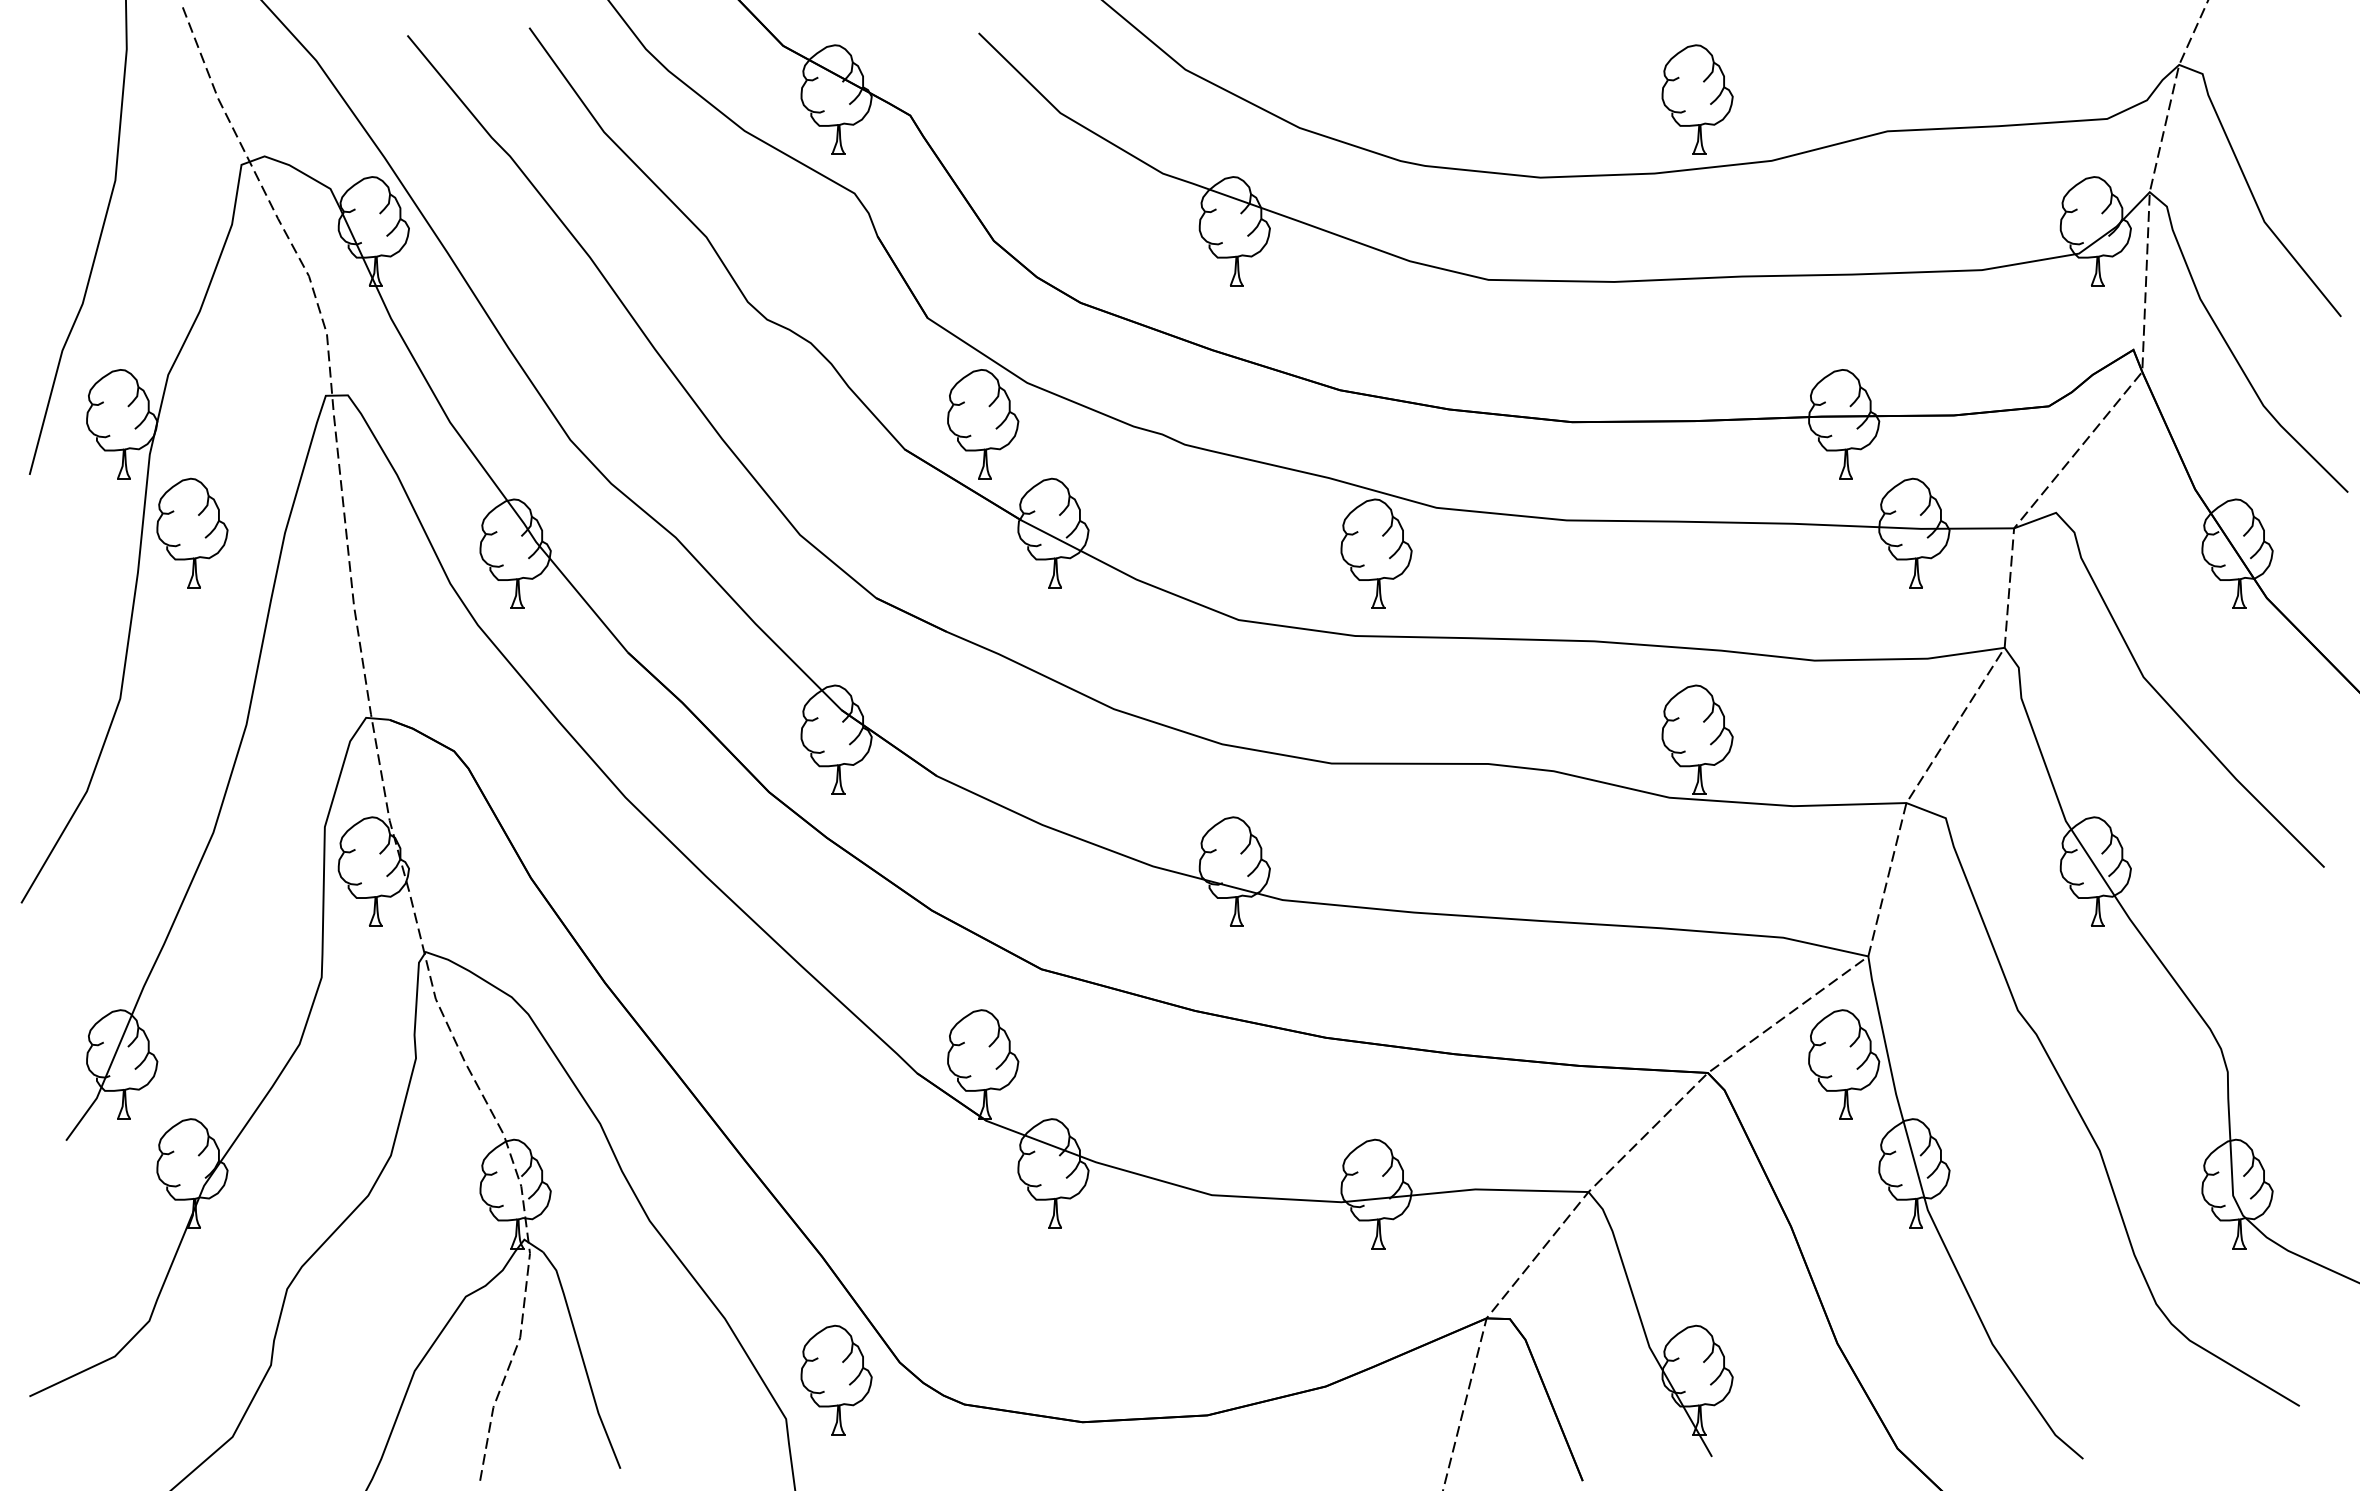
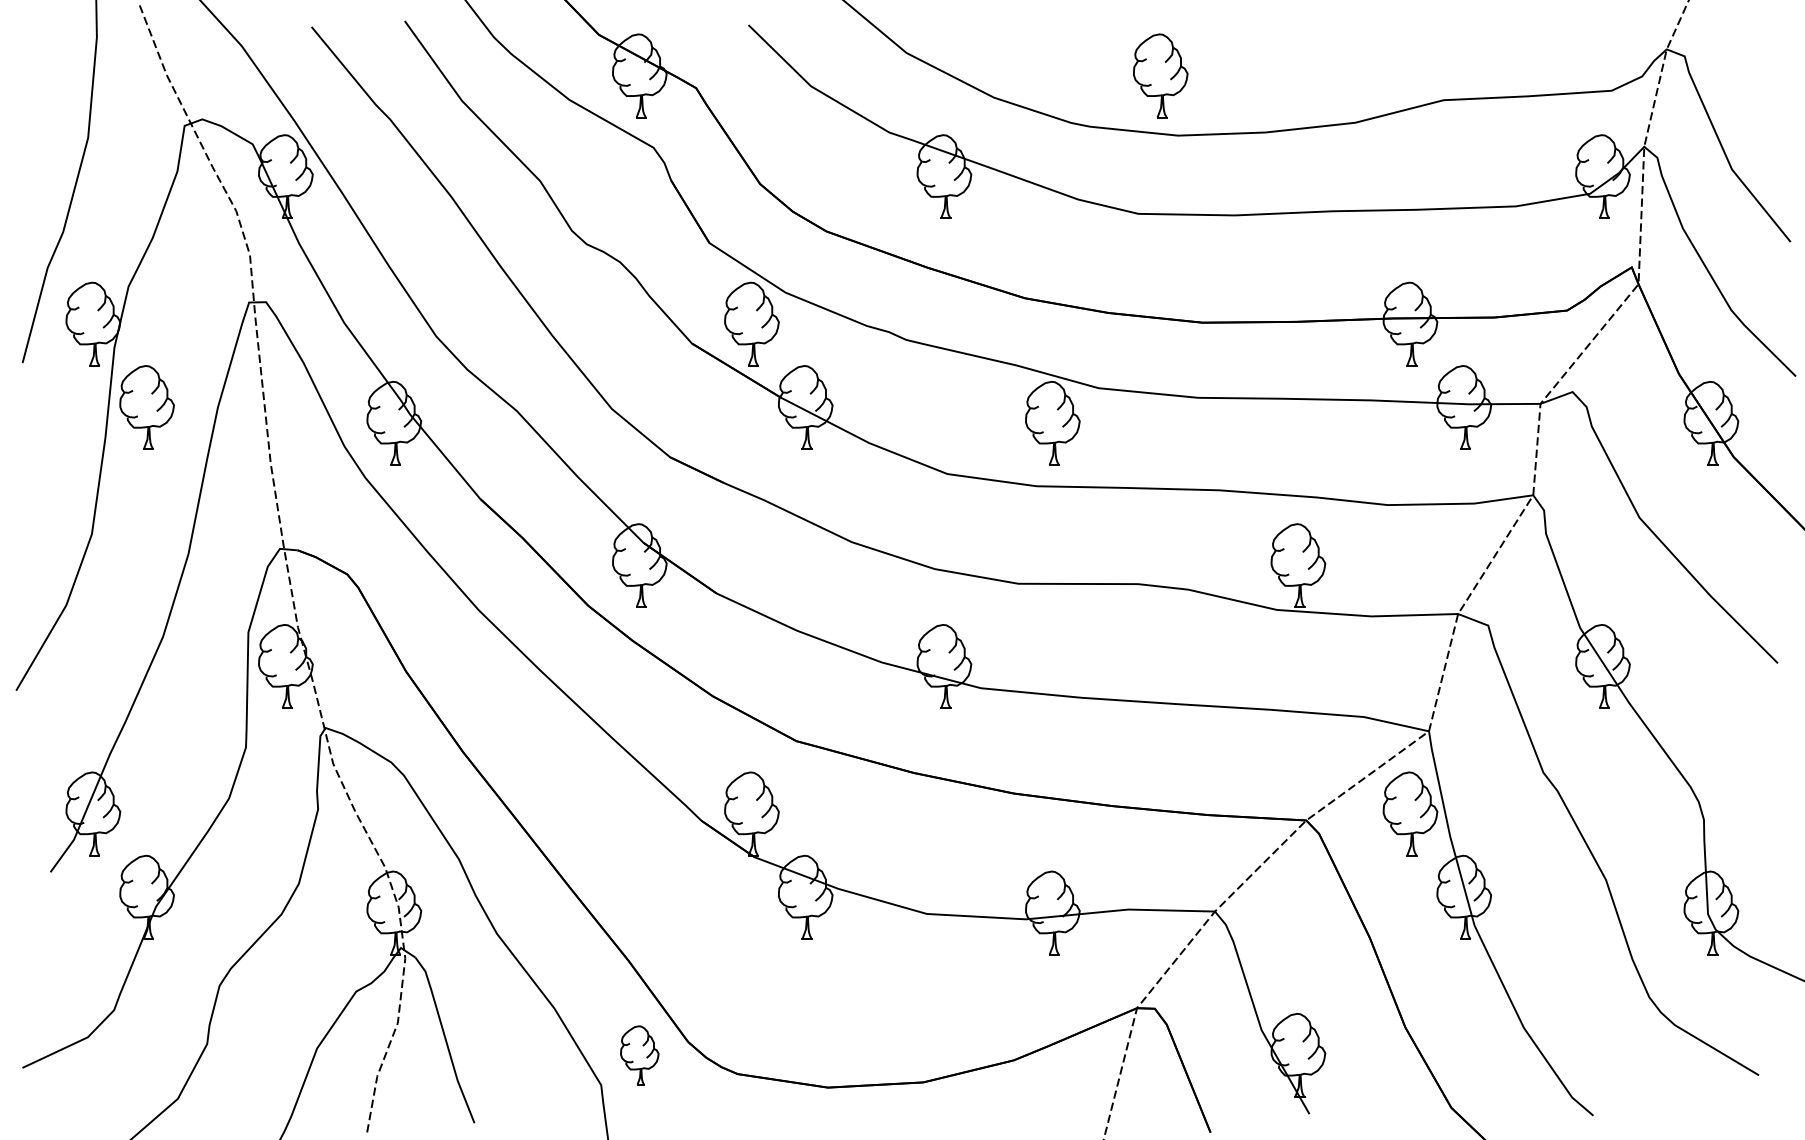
part: (1697, 99) -> (1160, 75), moved
part: (836, 1379) -> (639, 1054), size x0.7

